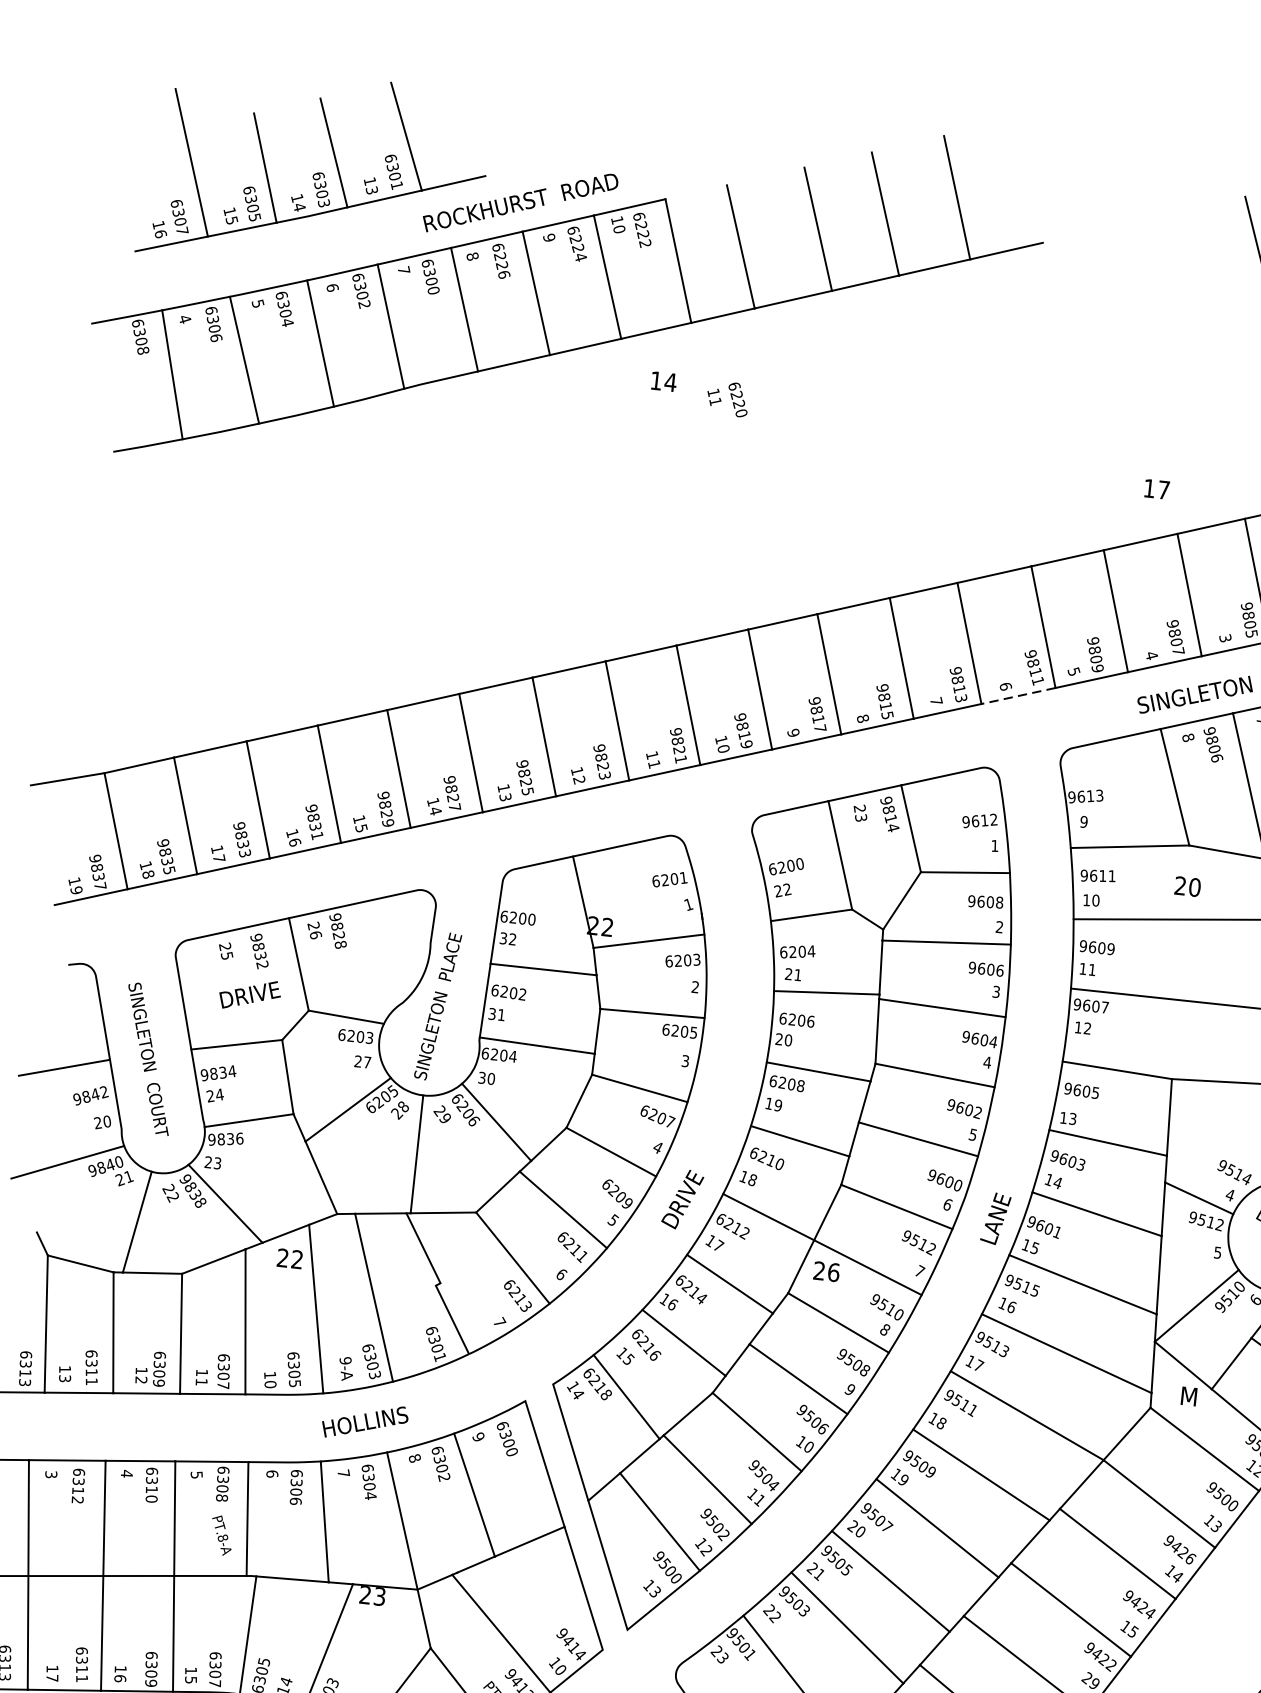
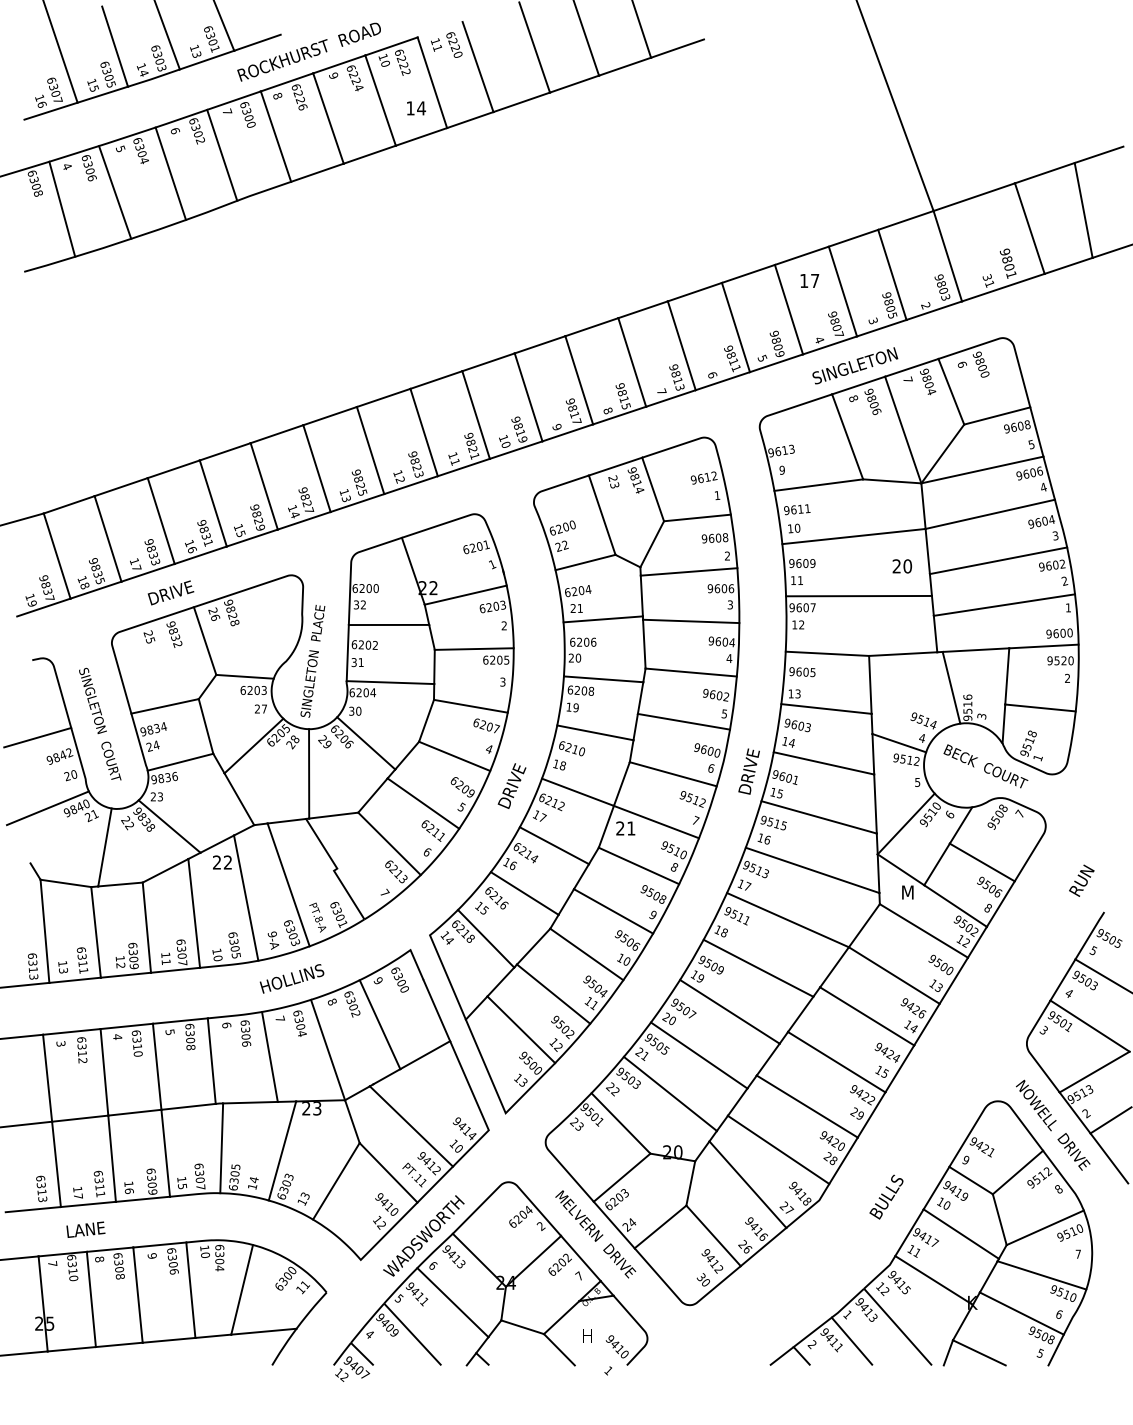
text: (664, 381) -> (416, 108), moved
text: (727, 398) -> (446, 44), moved
text: (1156, 488) -> (809, 280), moved
line: (1017, 696) -> (722, 381), dashed -> solid
text: (1186, 886) -> (901, 566), moved
text: (249, 994) -> (170, 592), moved
text: (996, 1211) -> (748, 769), LANE -> DRIVE
text: (834, 1272) -> (631, 828), 26 -> 21
text: (221, 1535) -> (317, 917), moved

